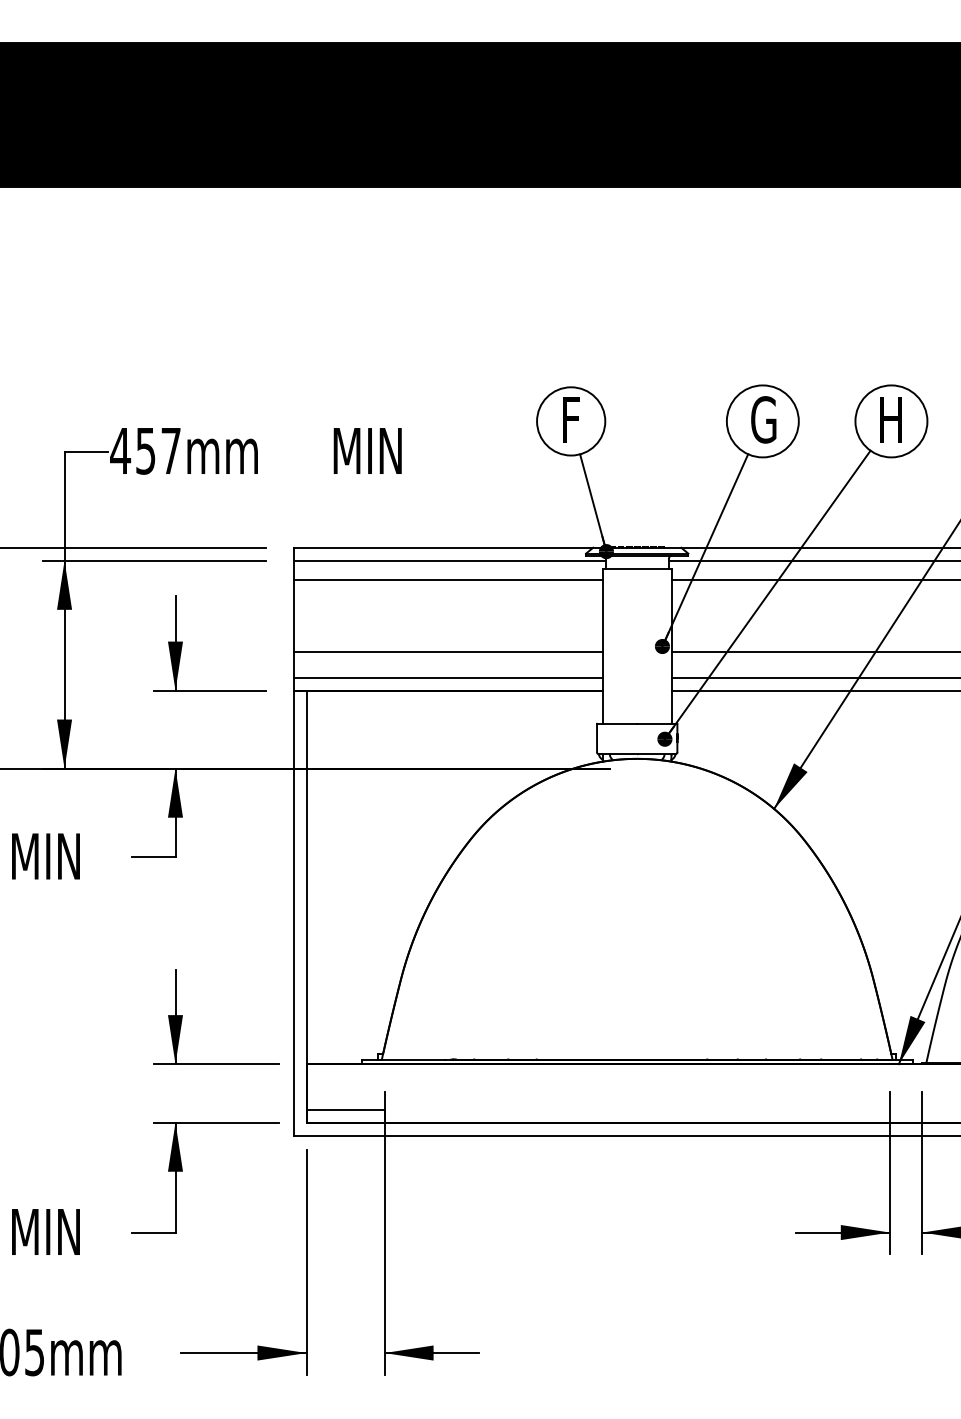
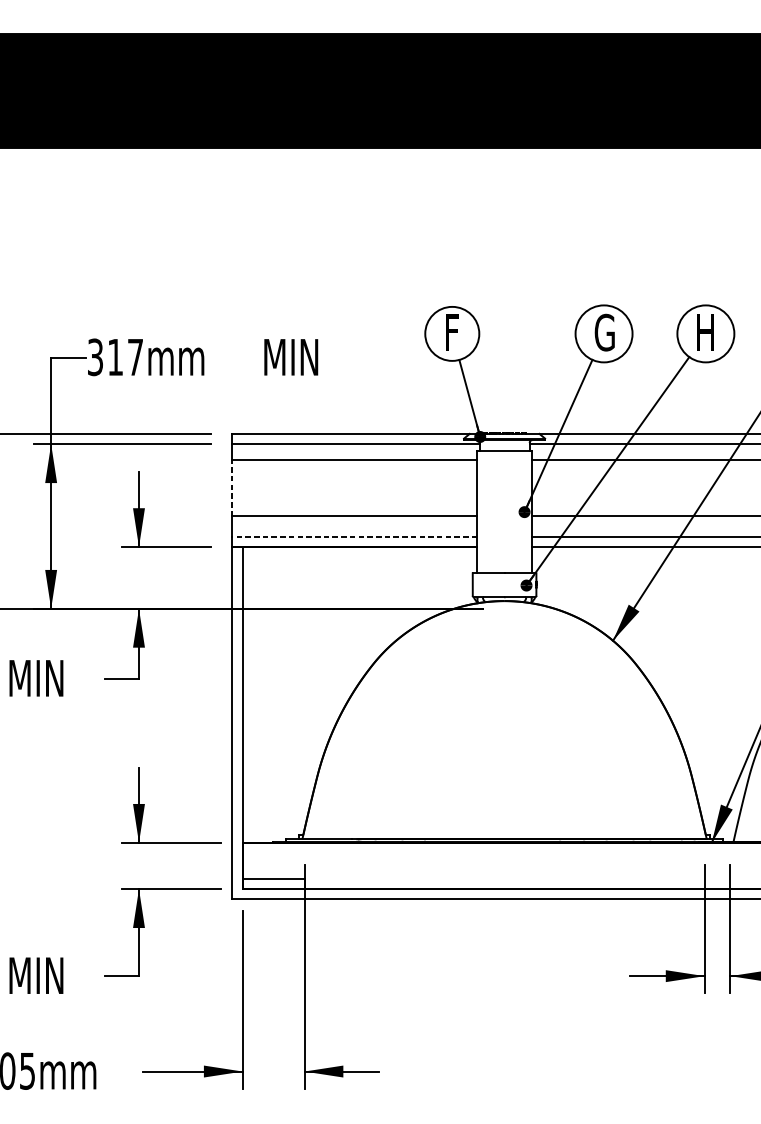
text: (132, 450) -> (104, 356), 457mm -> 317mm
line: (293, 615) -> (232, 487), solid -> dashed
line: (448, 677) -> (355, 536), solid -> dashed

